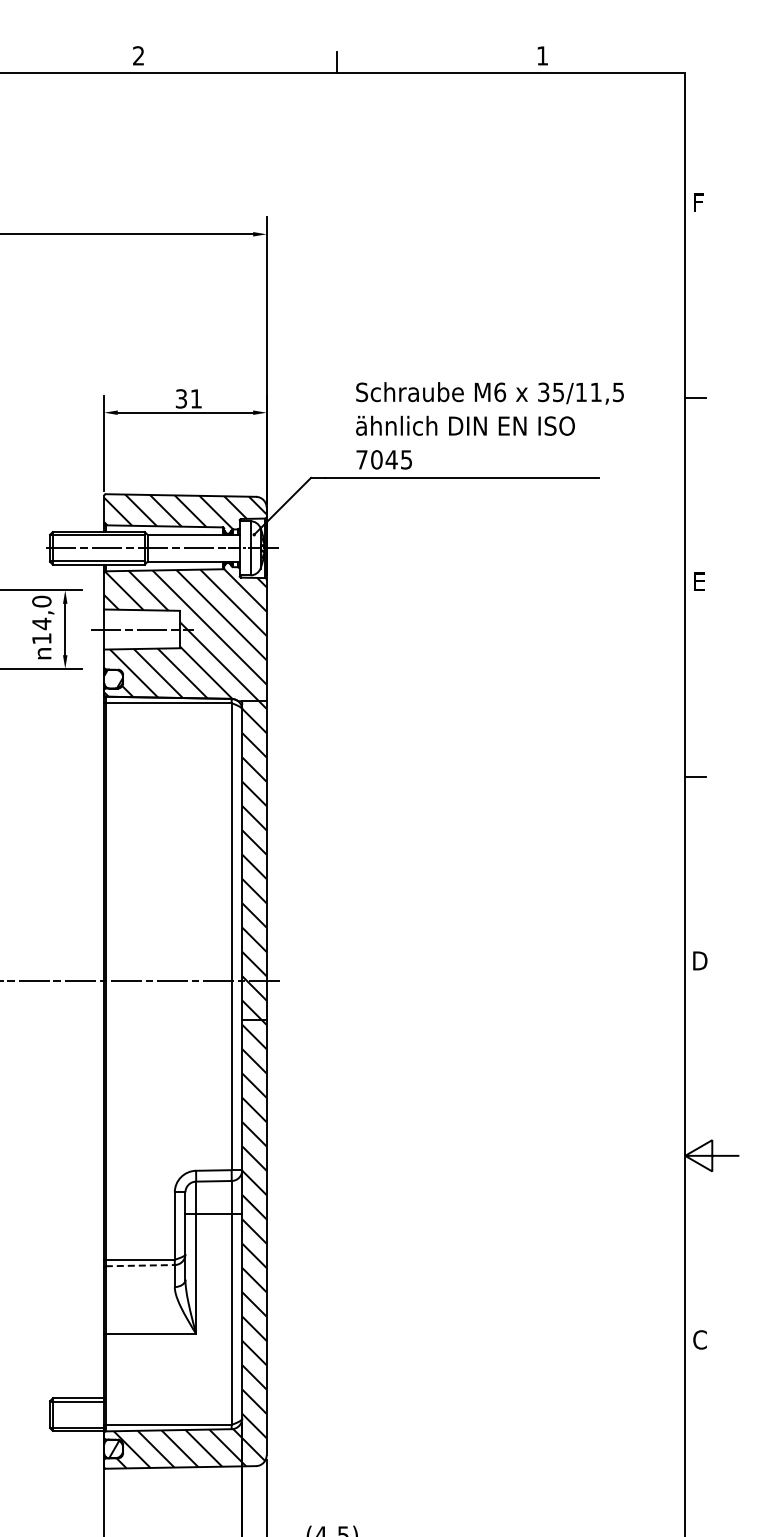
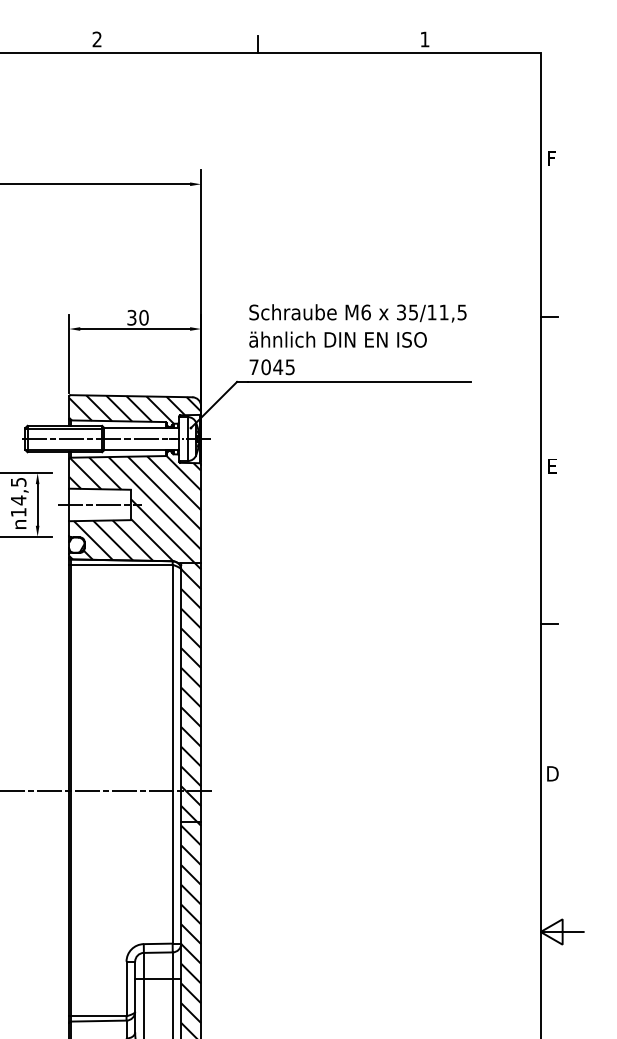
text: (196, 398) -> (144, 317), 31 -> 30
text: (489, 425) -> (357, 339), moved
text: (41, 601) -> (18, 482), 14,0 -> 14,5
line: (140, 1265) -> (98, 1020), dashed -> solid

